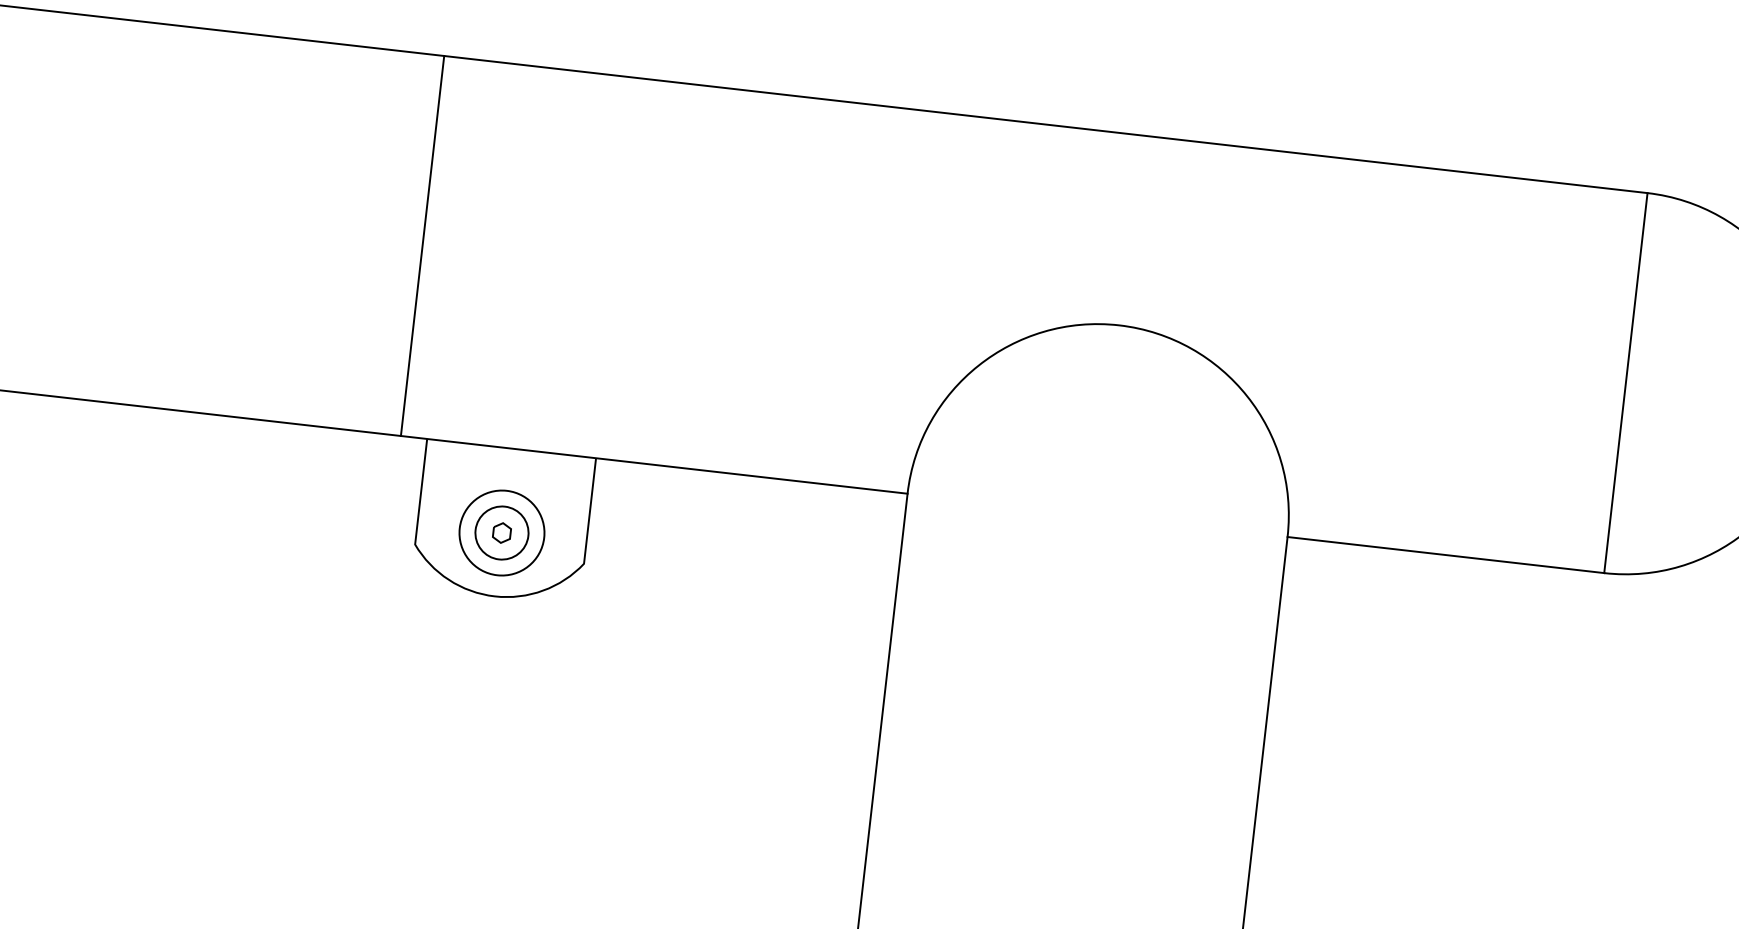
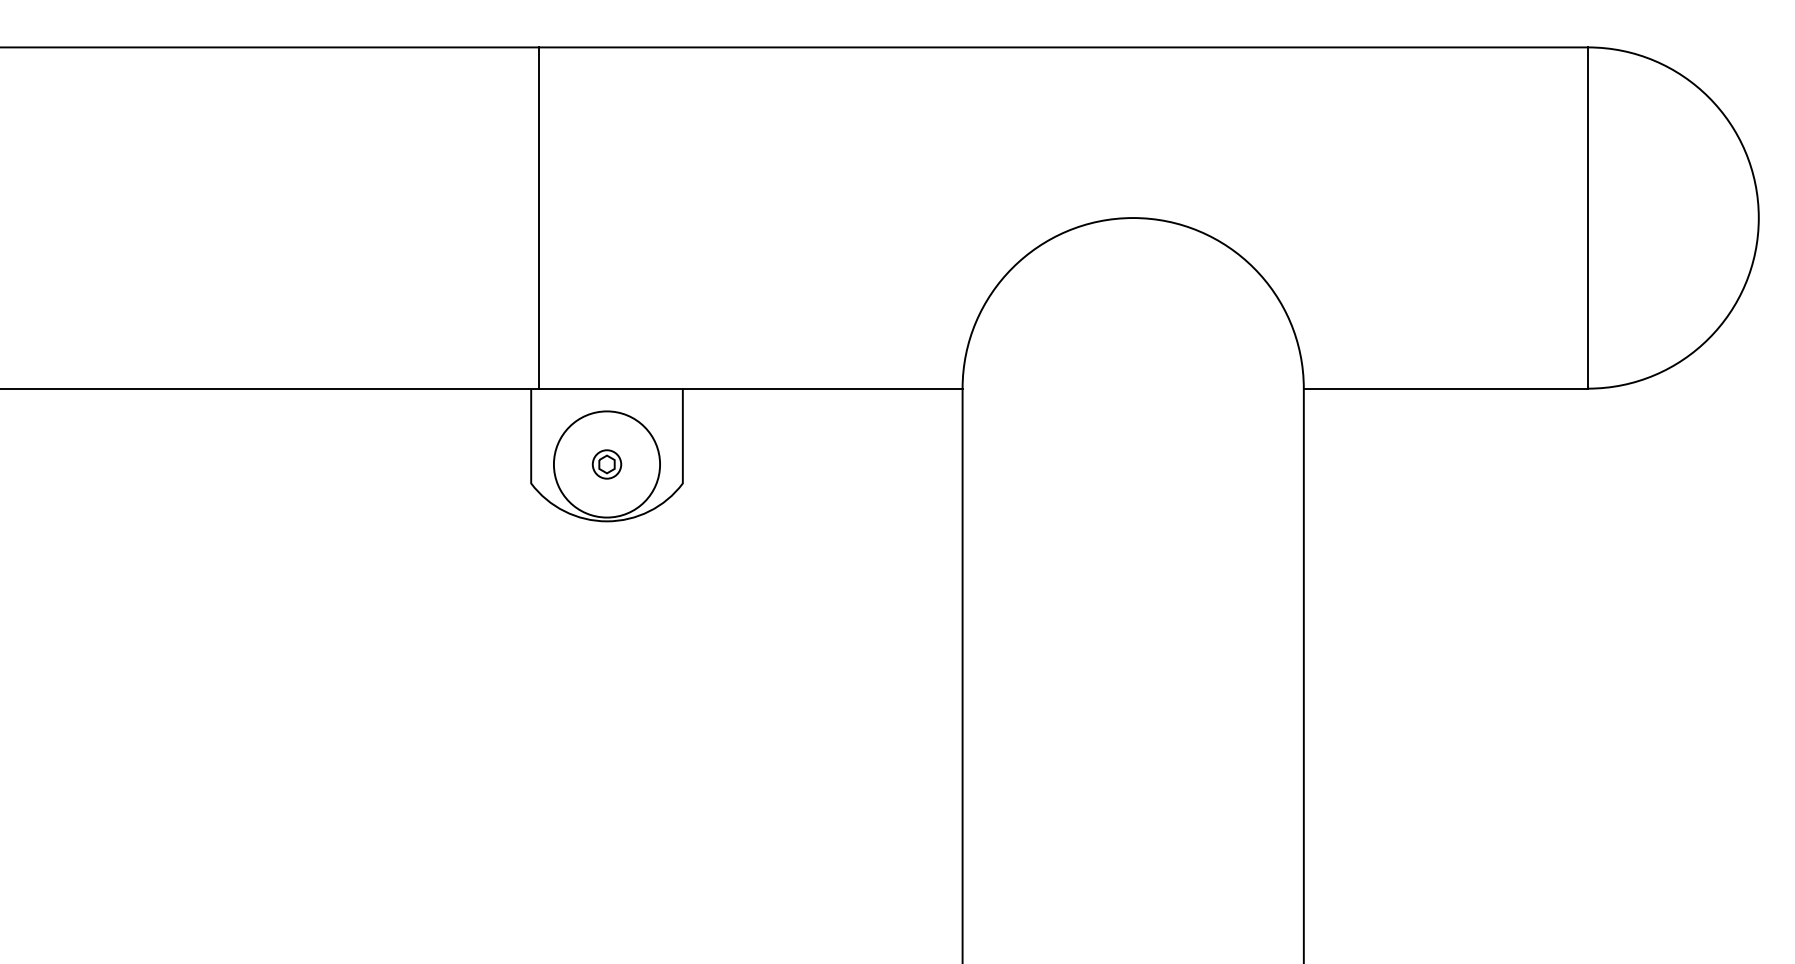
line: (422, 245) -> (538, 217), moved
circle: (501, 532) -> (606, 464), size x0.6
circle: (501, 532) -> (606, 464), size x1.4

